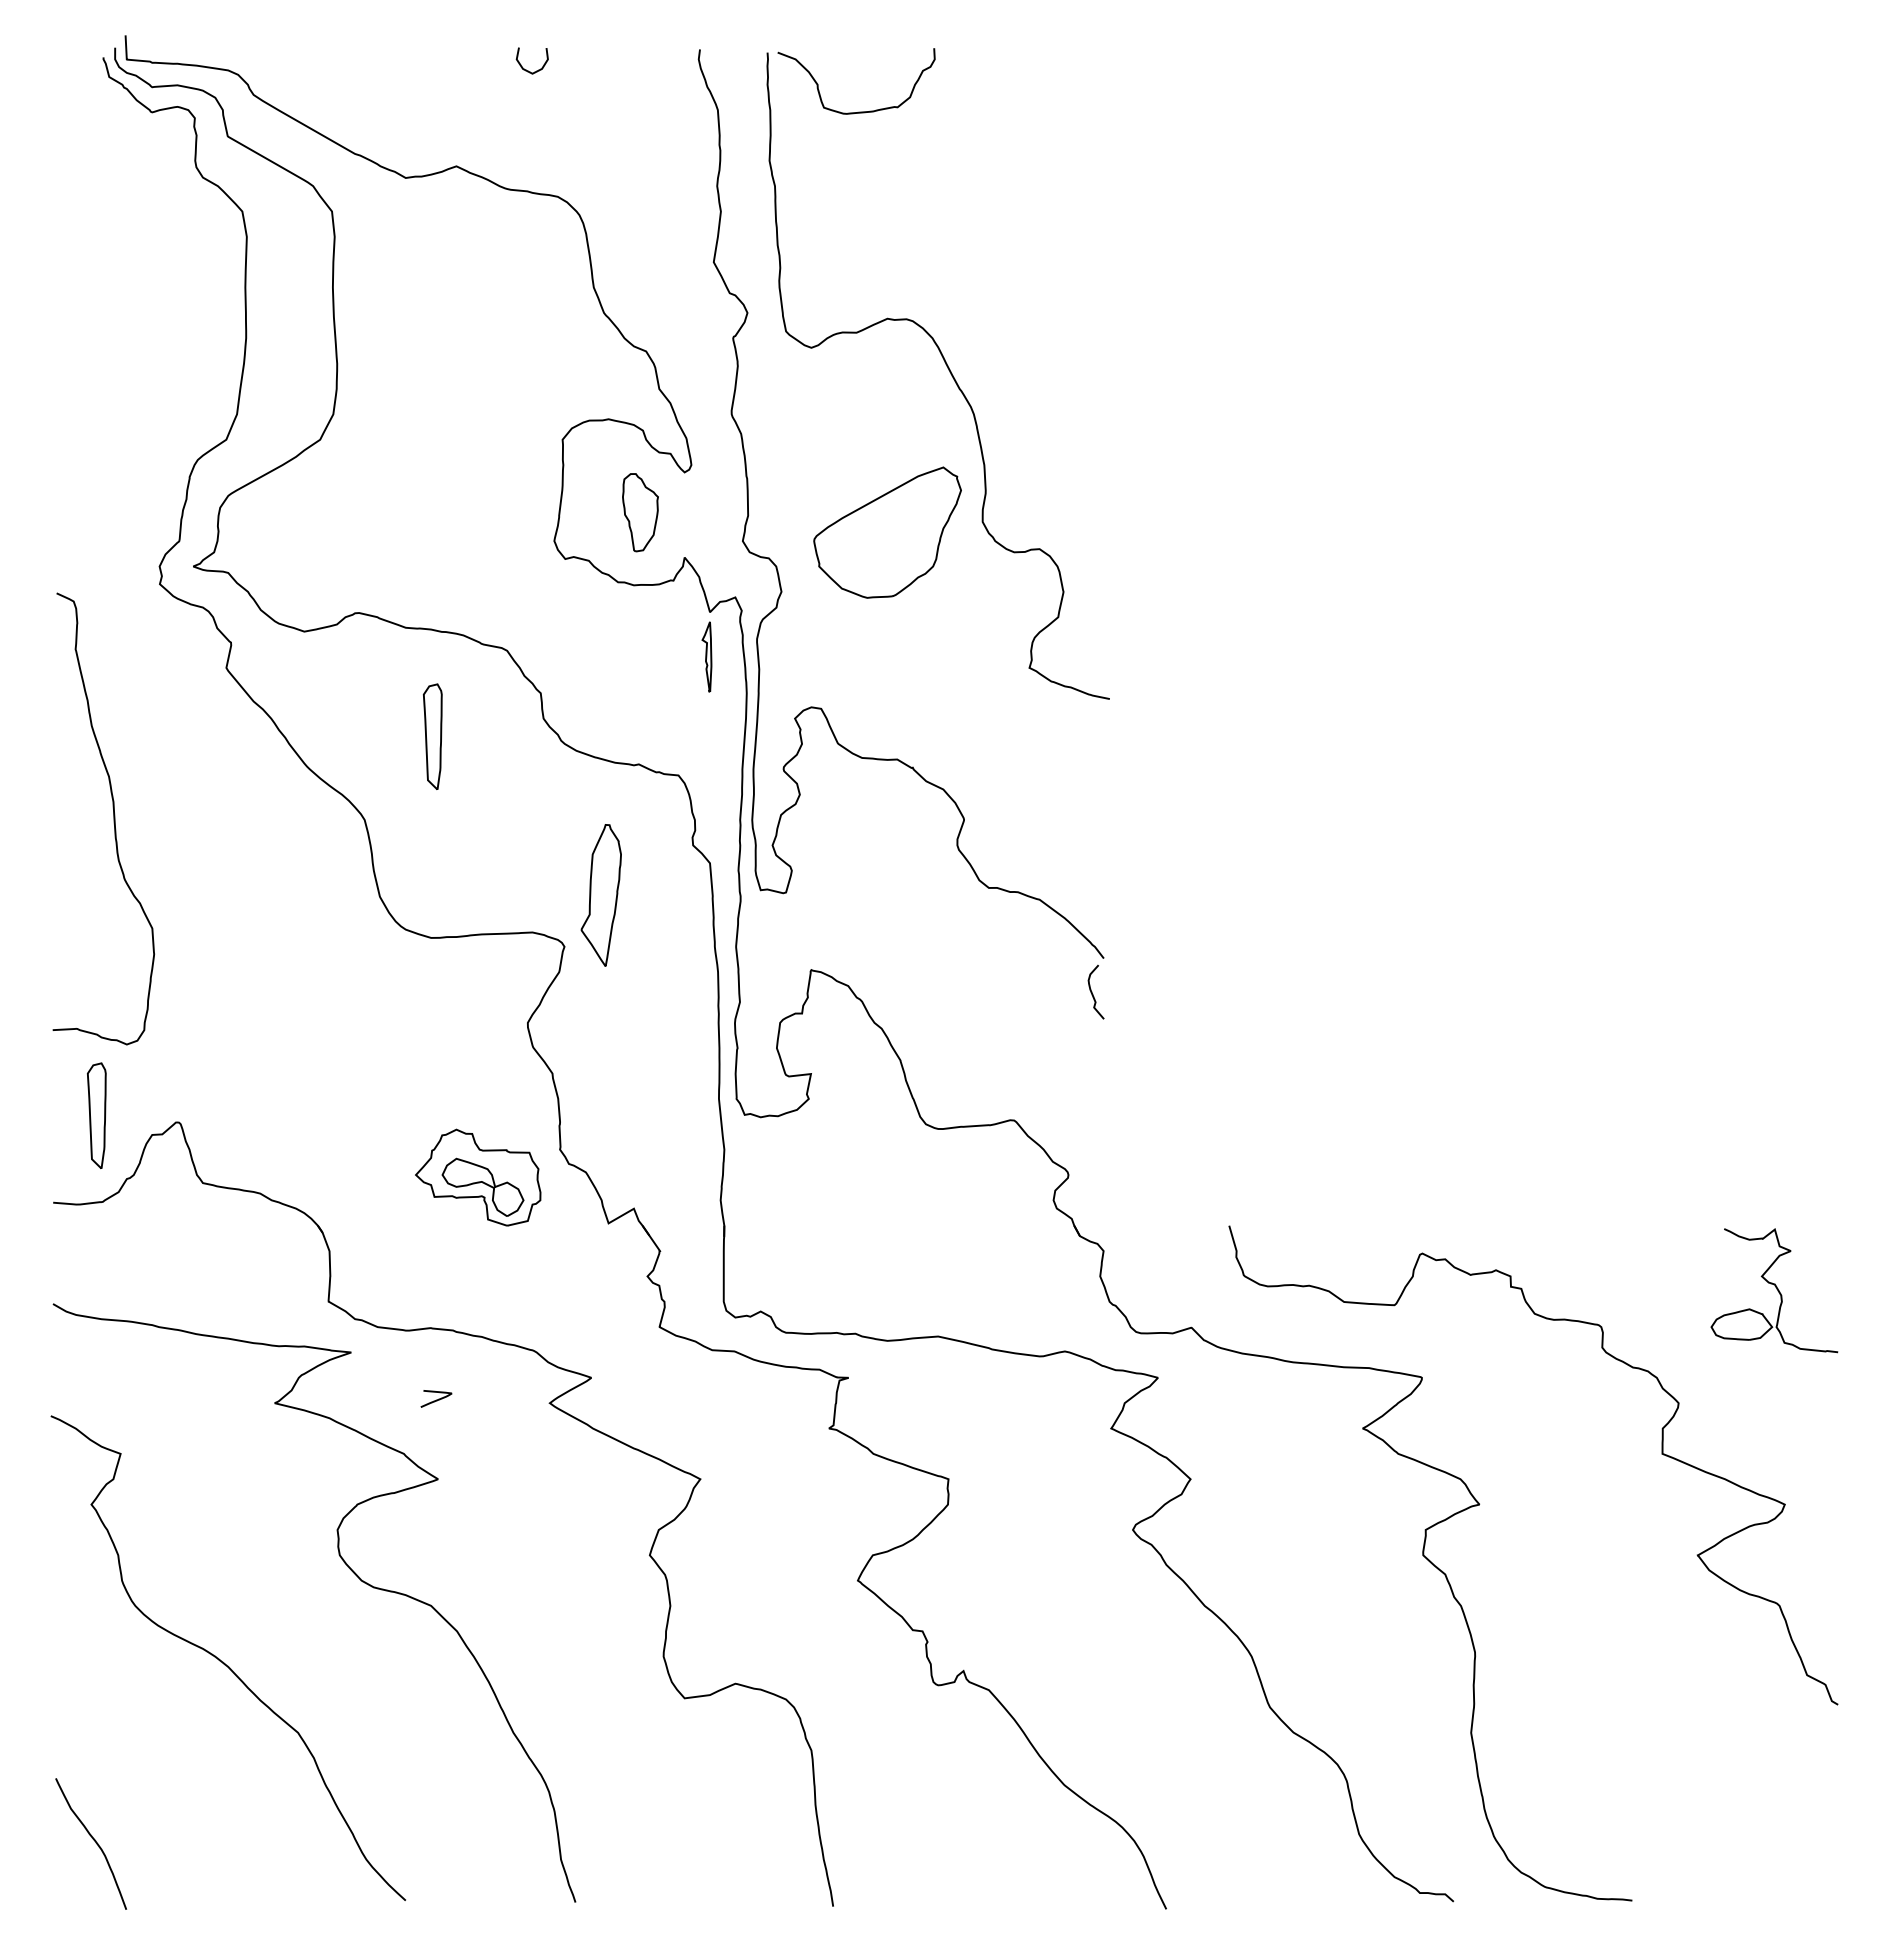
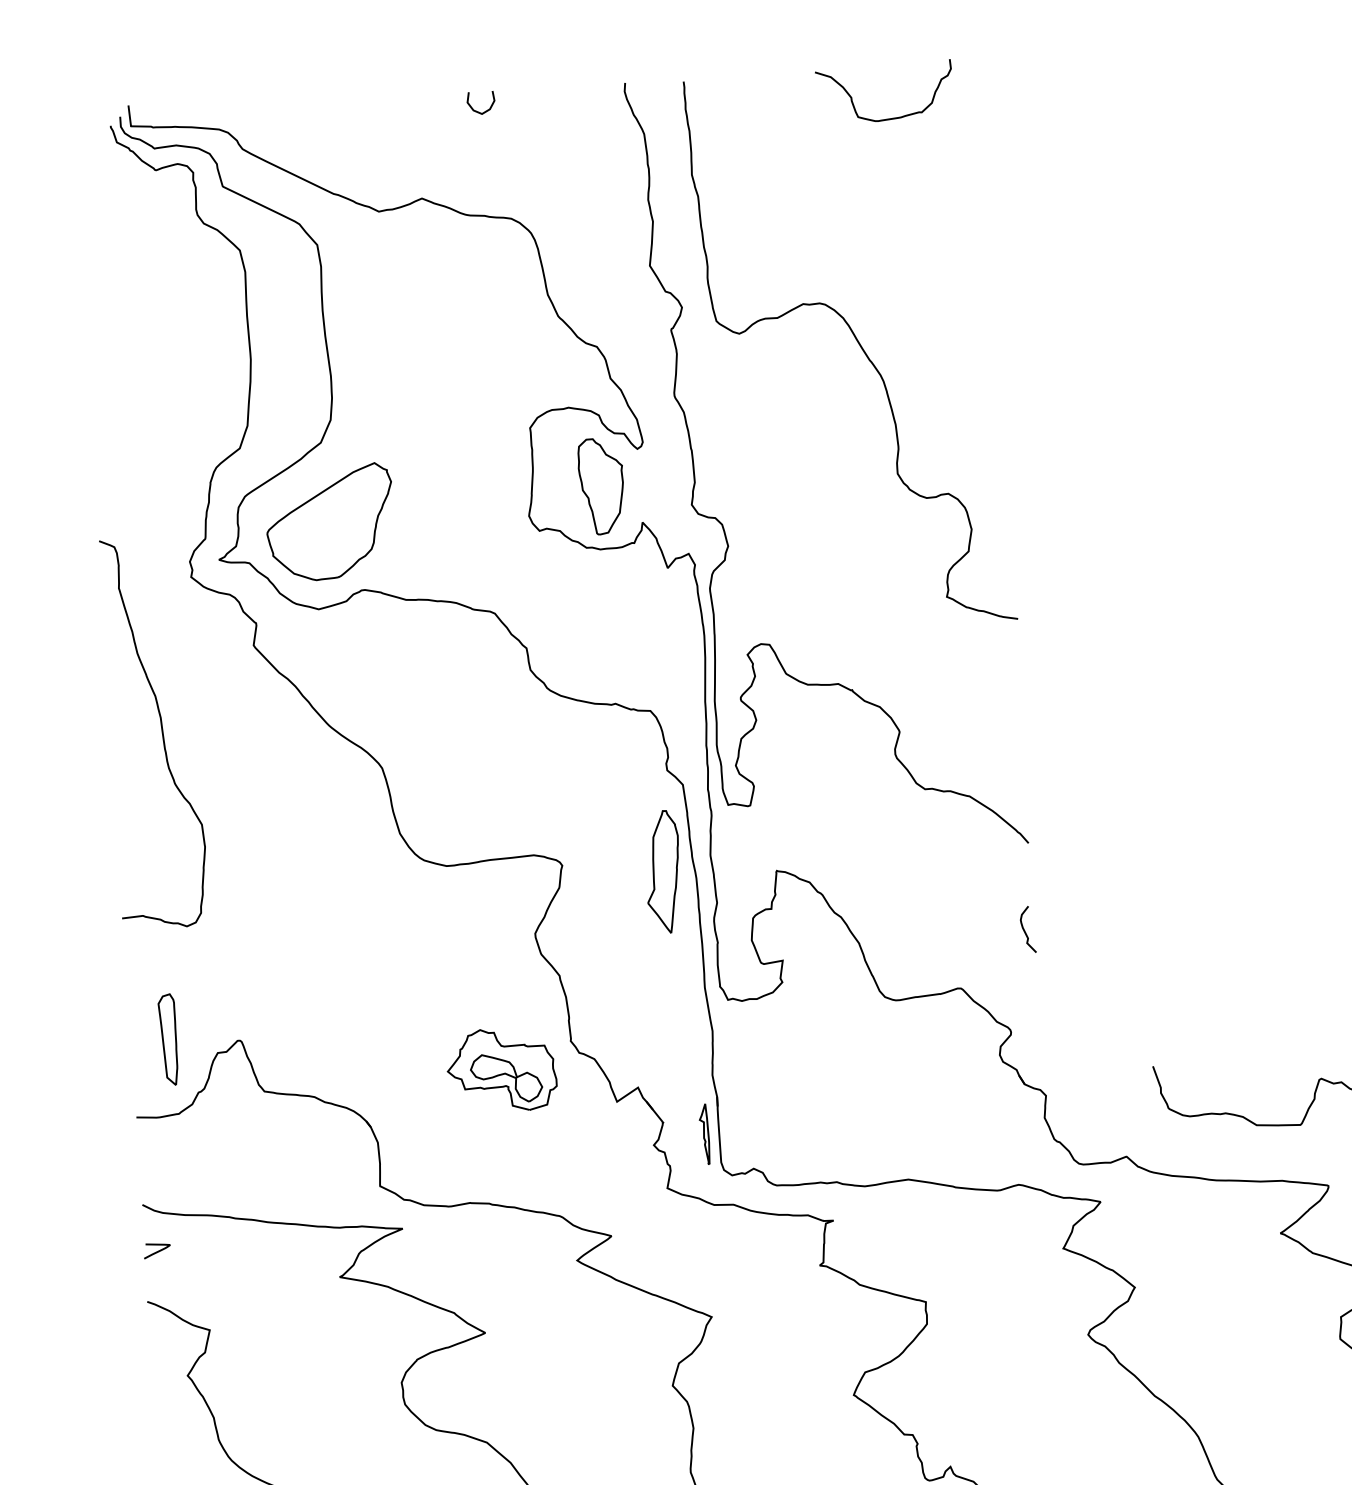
curve: (858, 111) -> (888, 118), moved
part: (640, 512) -> (601, 486), size x1.43
part: (887, 532) -> (330, 522), moved
part: (706, 656) -> (704, 1133), moved
part: (432, 736) -> (435, 692), removed
curve: (113, 818) -> (161, 732), moved
part: (600, 895) -> (662, 872), moved
curve: (1092, 991) -> (1024, 929), moved
curve: (436, 1399) -> (157, 1251), moved

